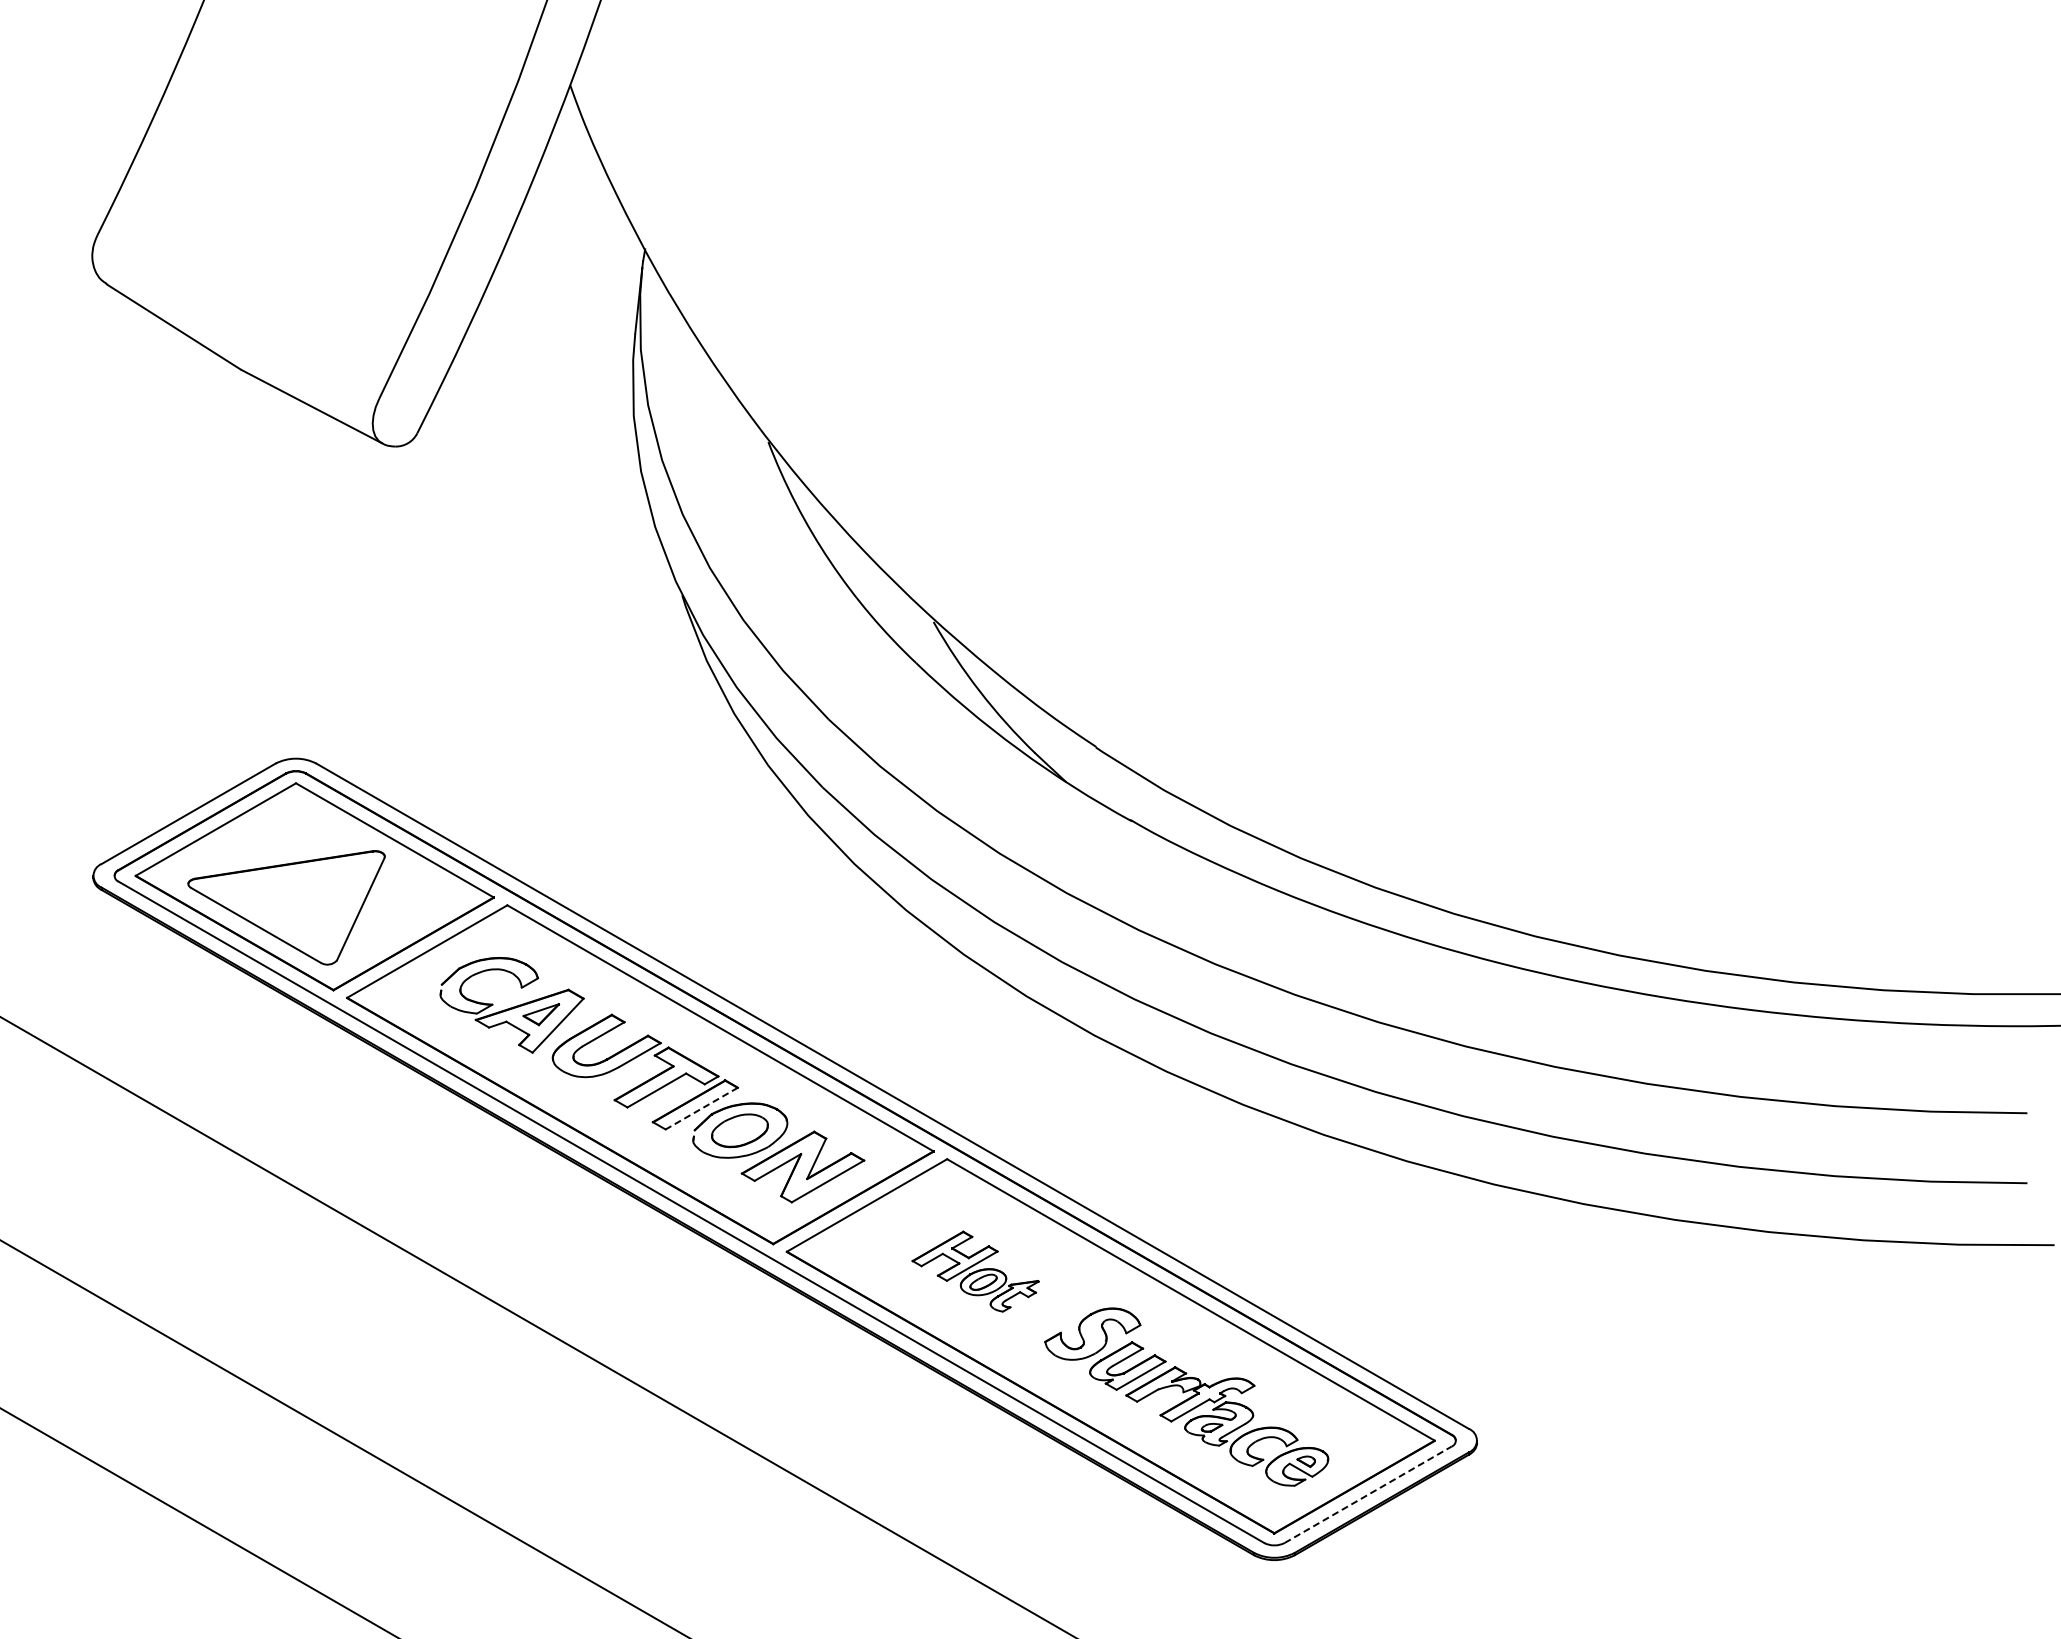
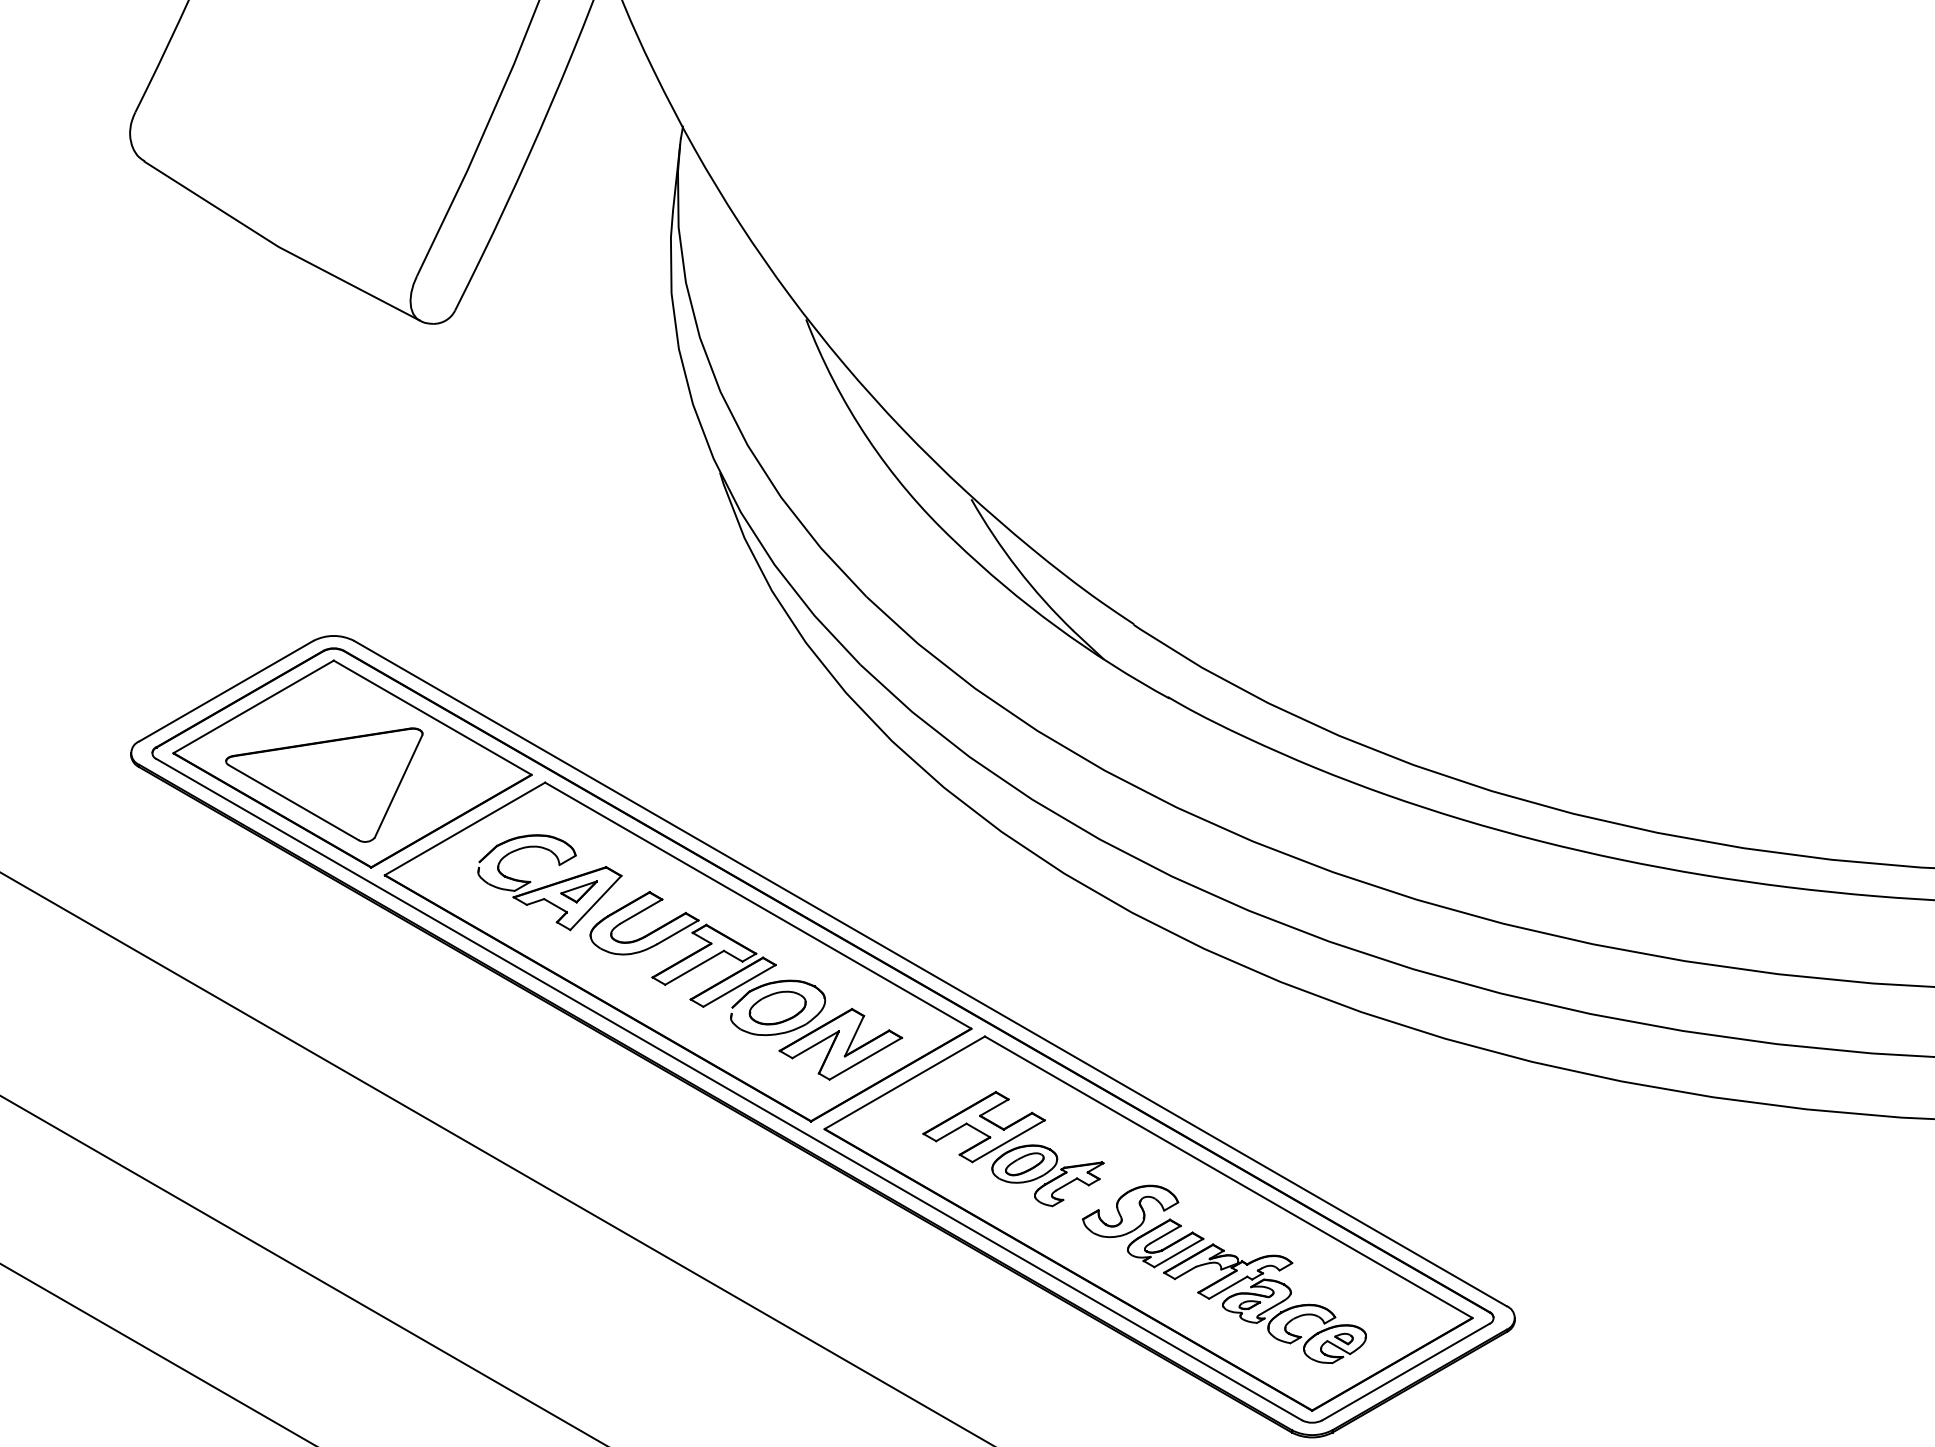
line: (701, 1108) -> (739, 985), dashed -> solid
part: (975, 1271) -> (1013, 1148), size x1.43
line: (1368, 1494) -> (1406, 1371), dashed -> solid

